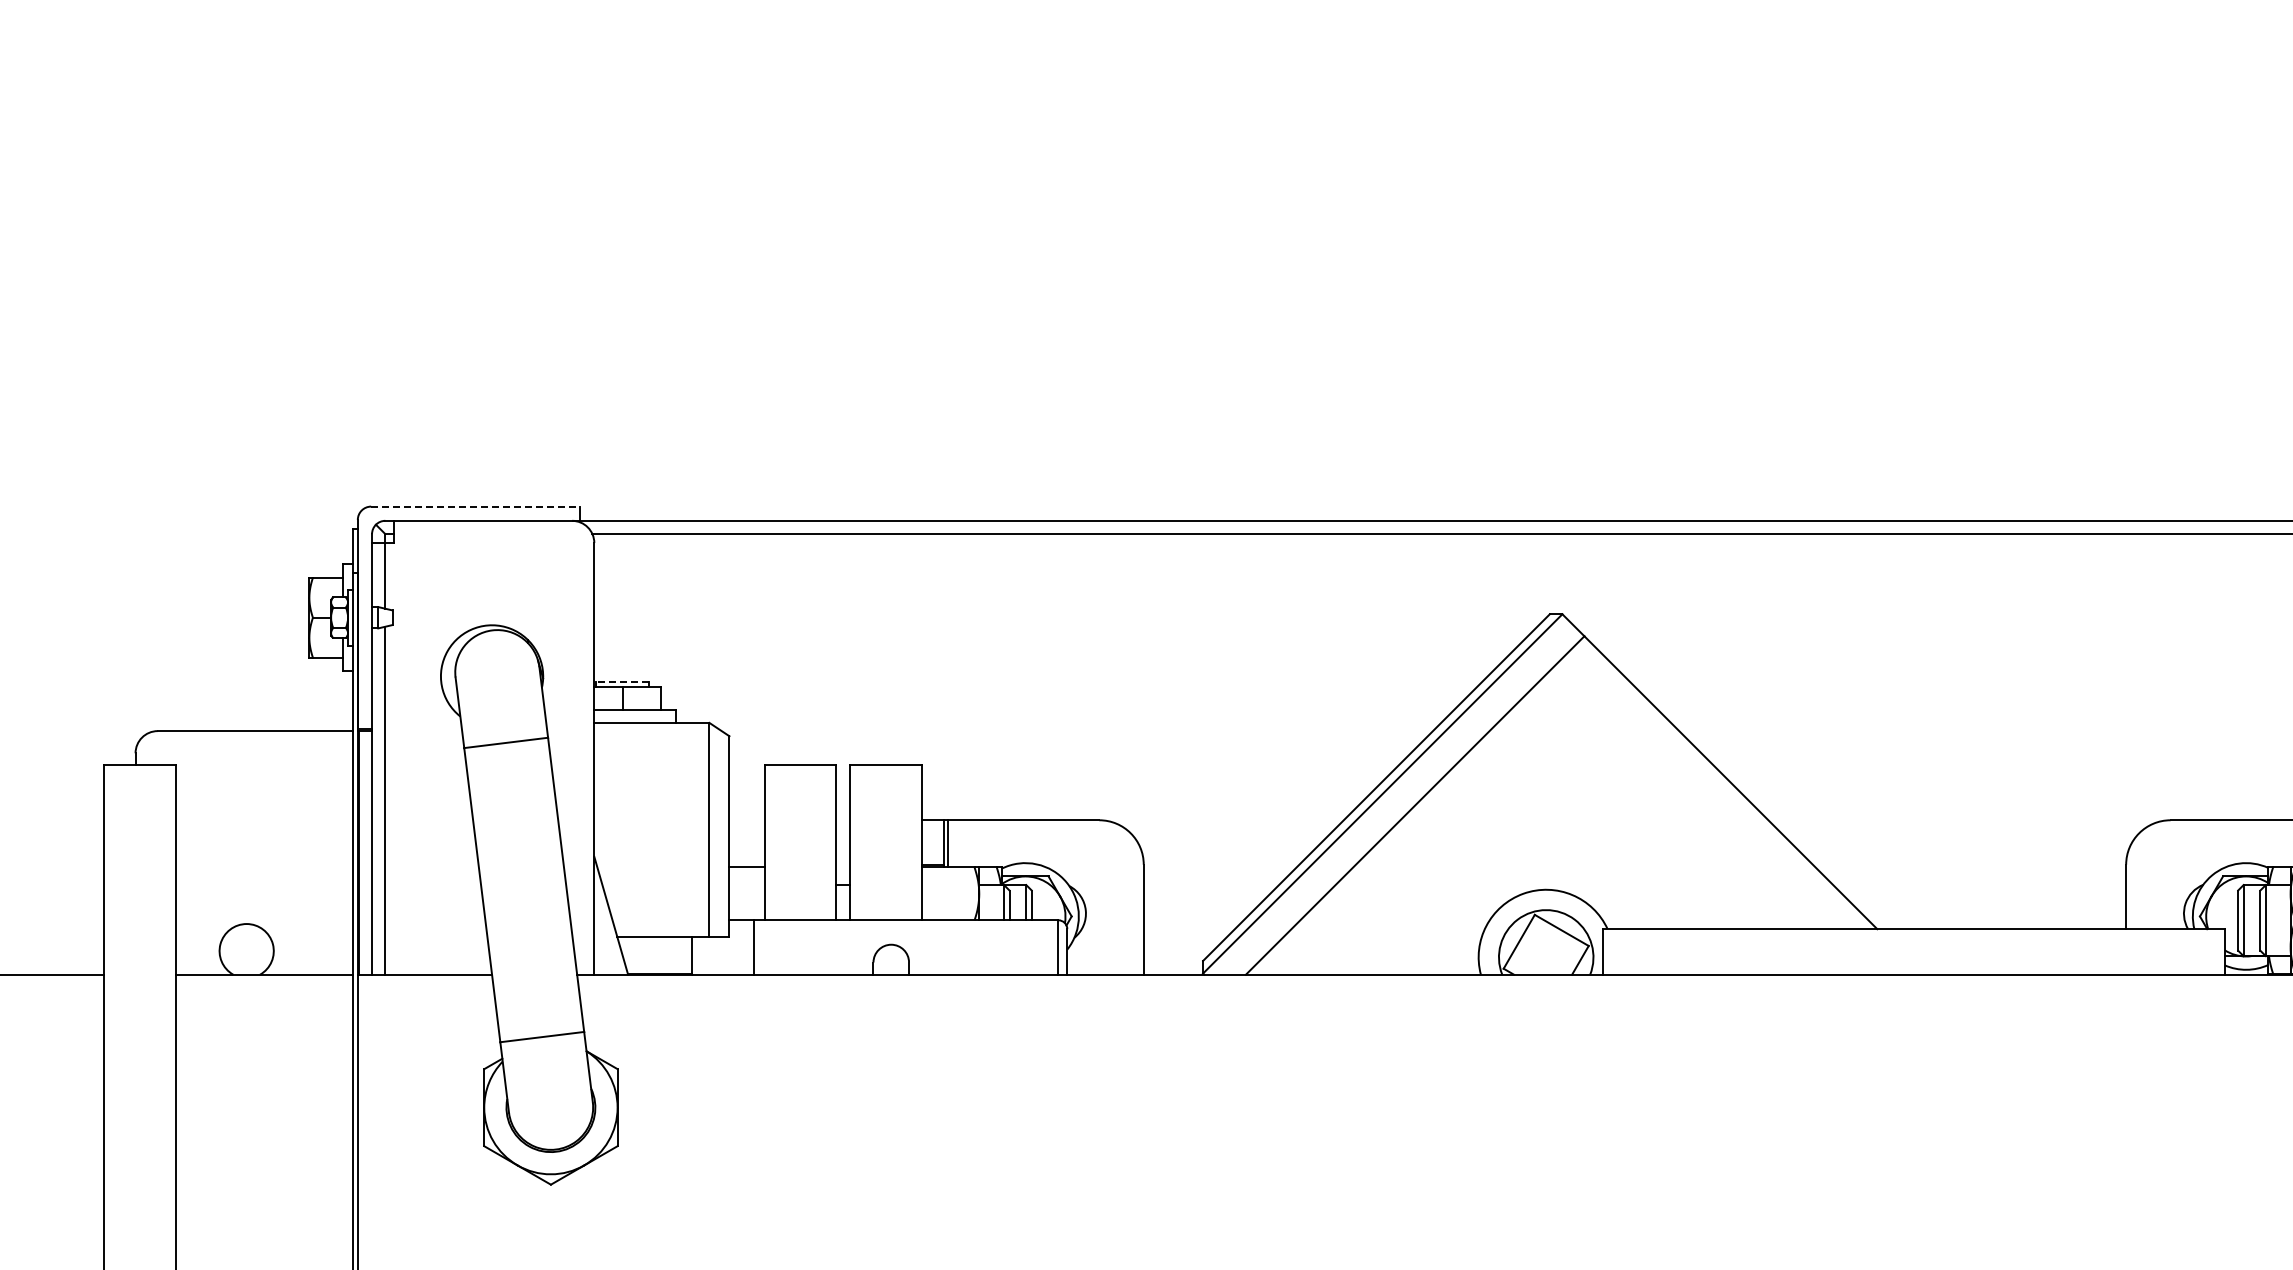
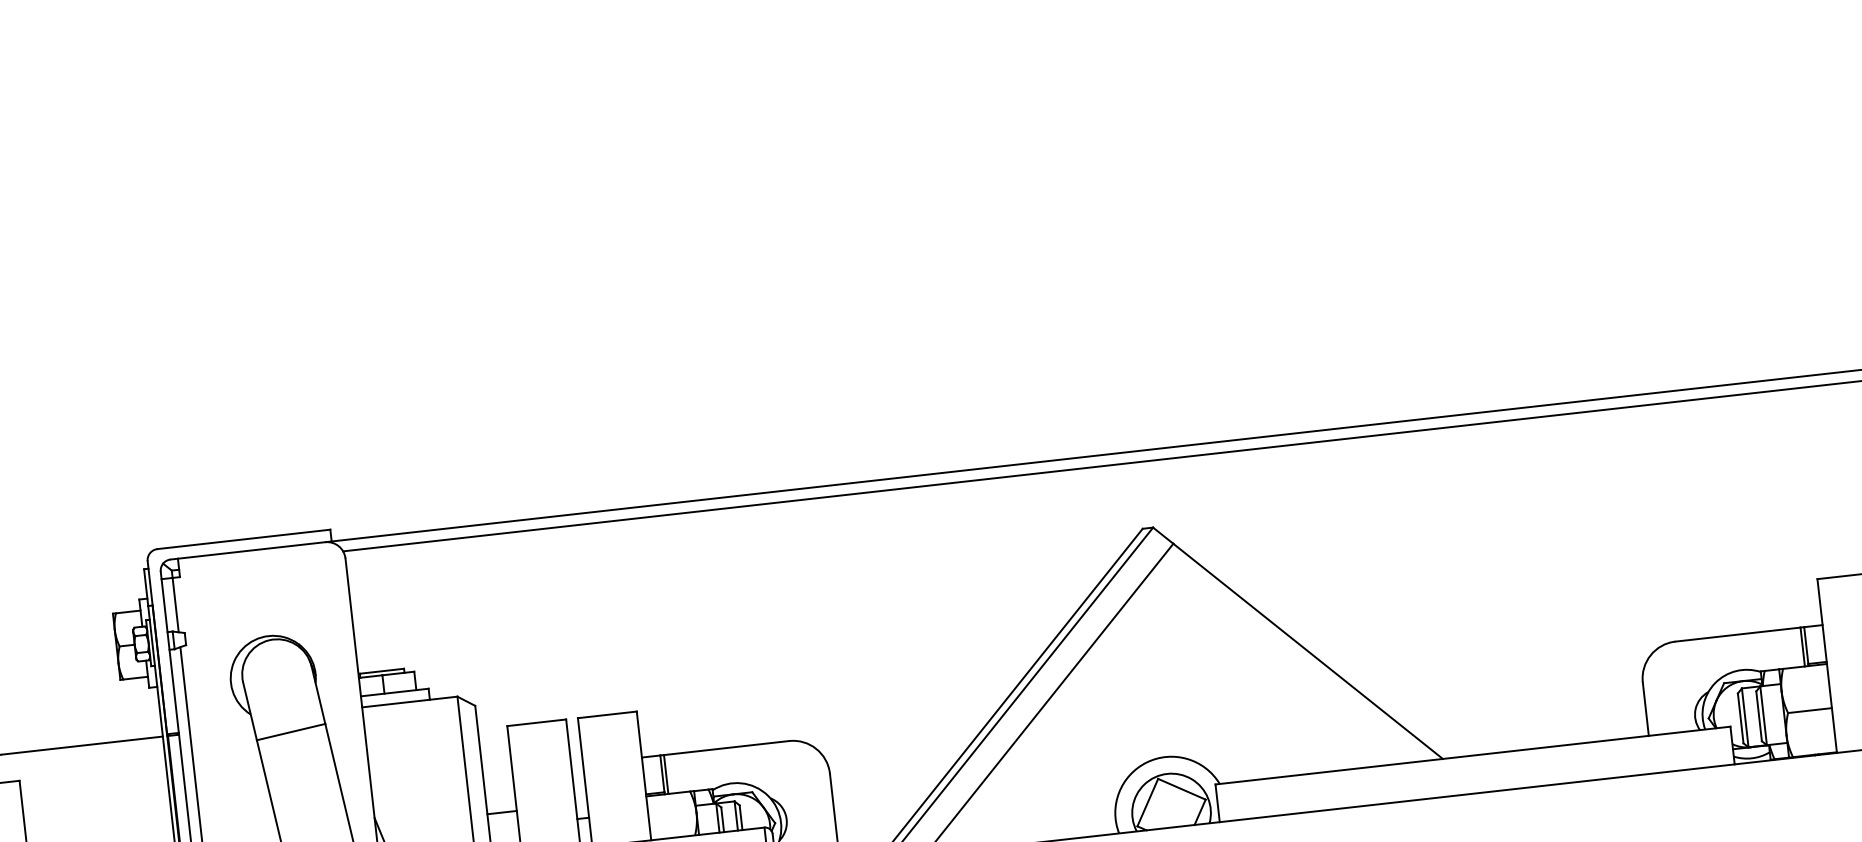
line: (476, 506) -> (244, 539), dashed -> solid
line: (622, 682) -> (381, 671), dashed -> solid

